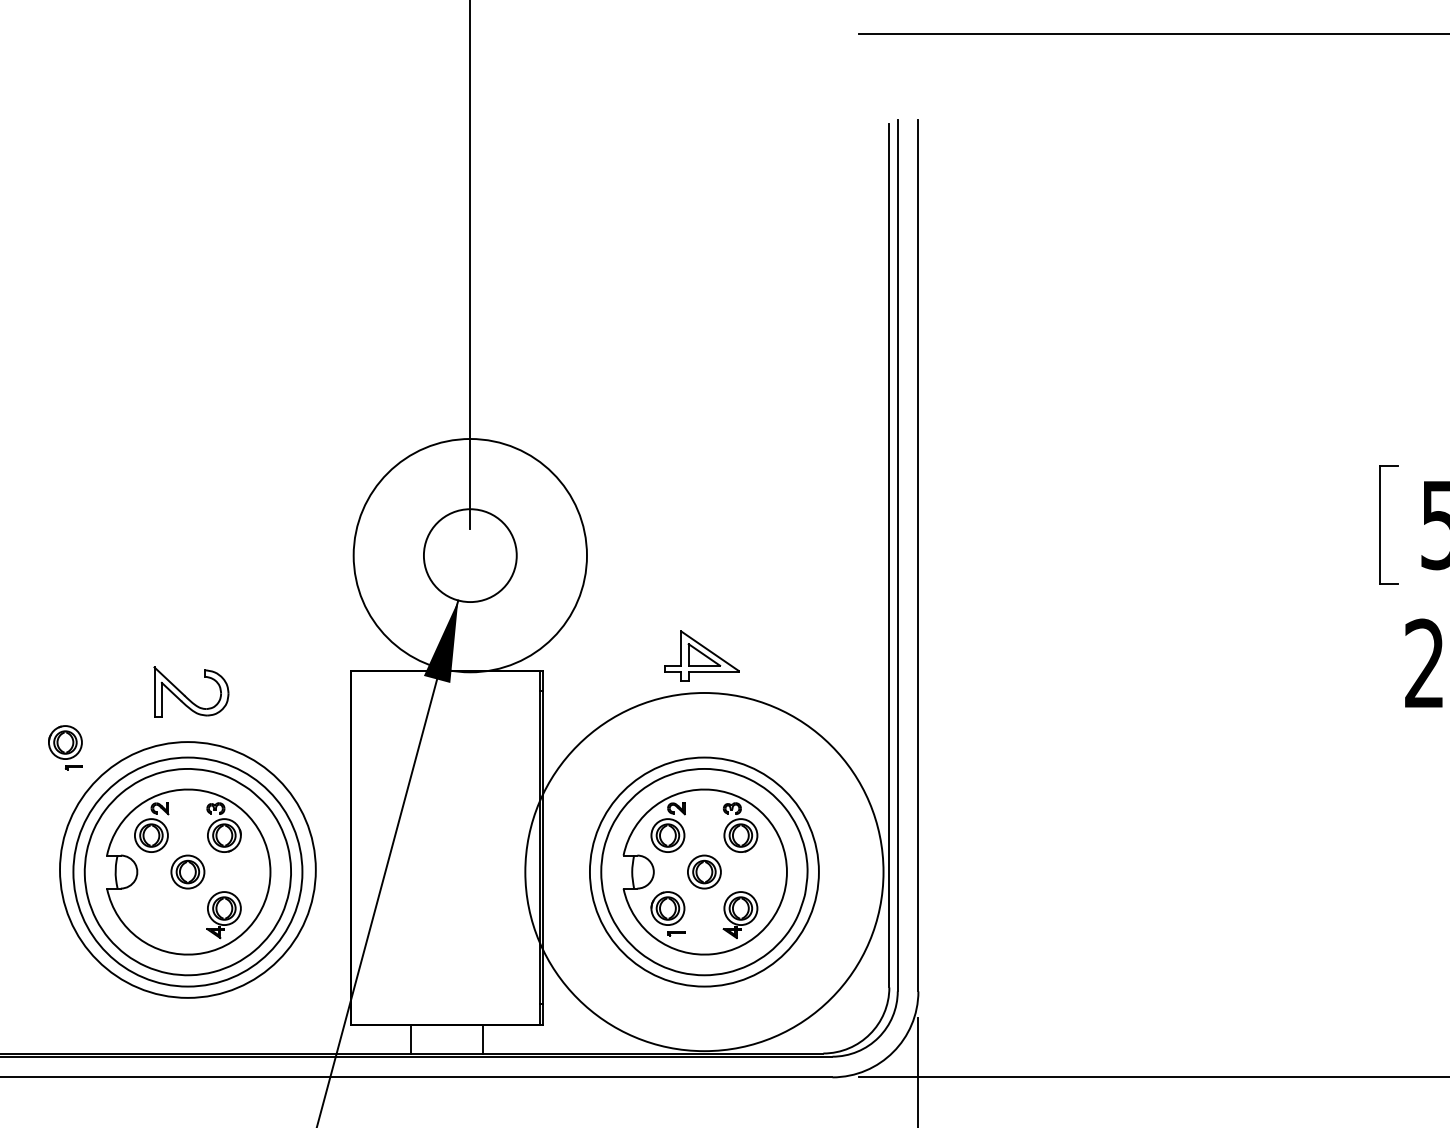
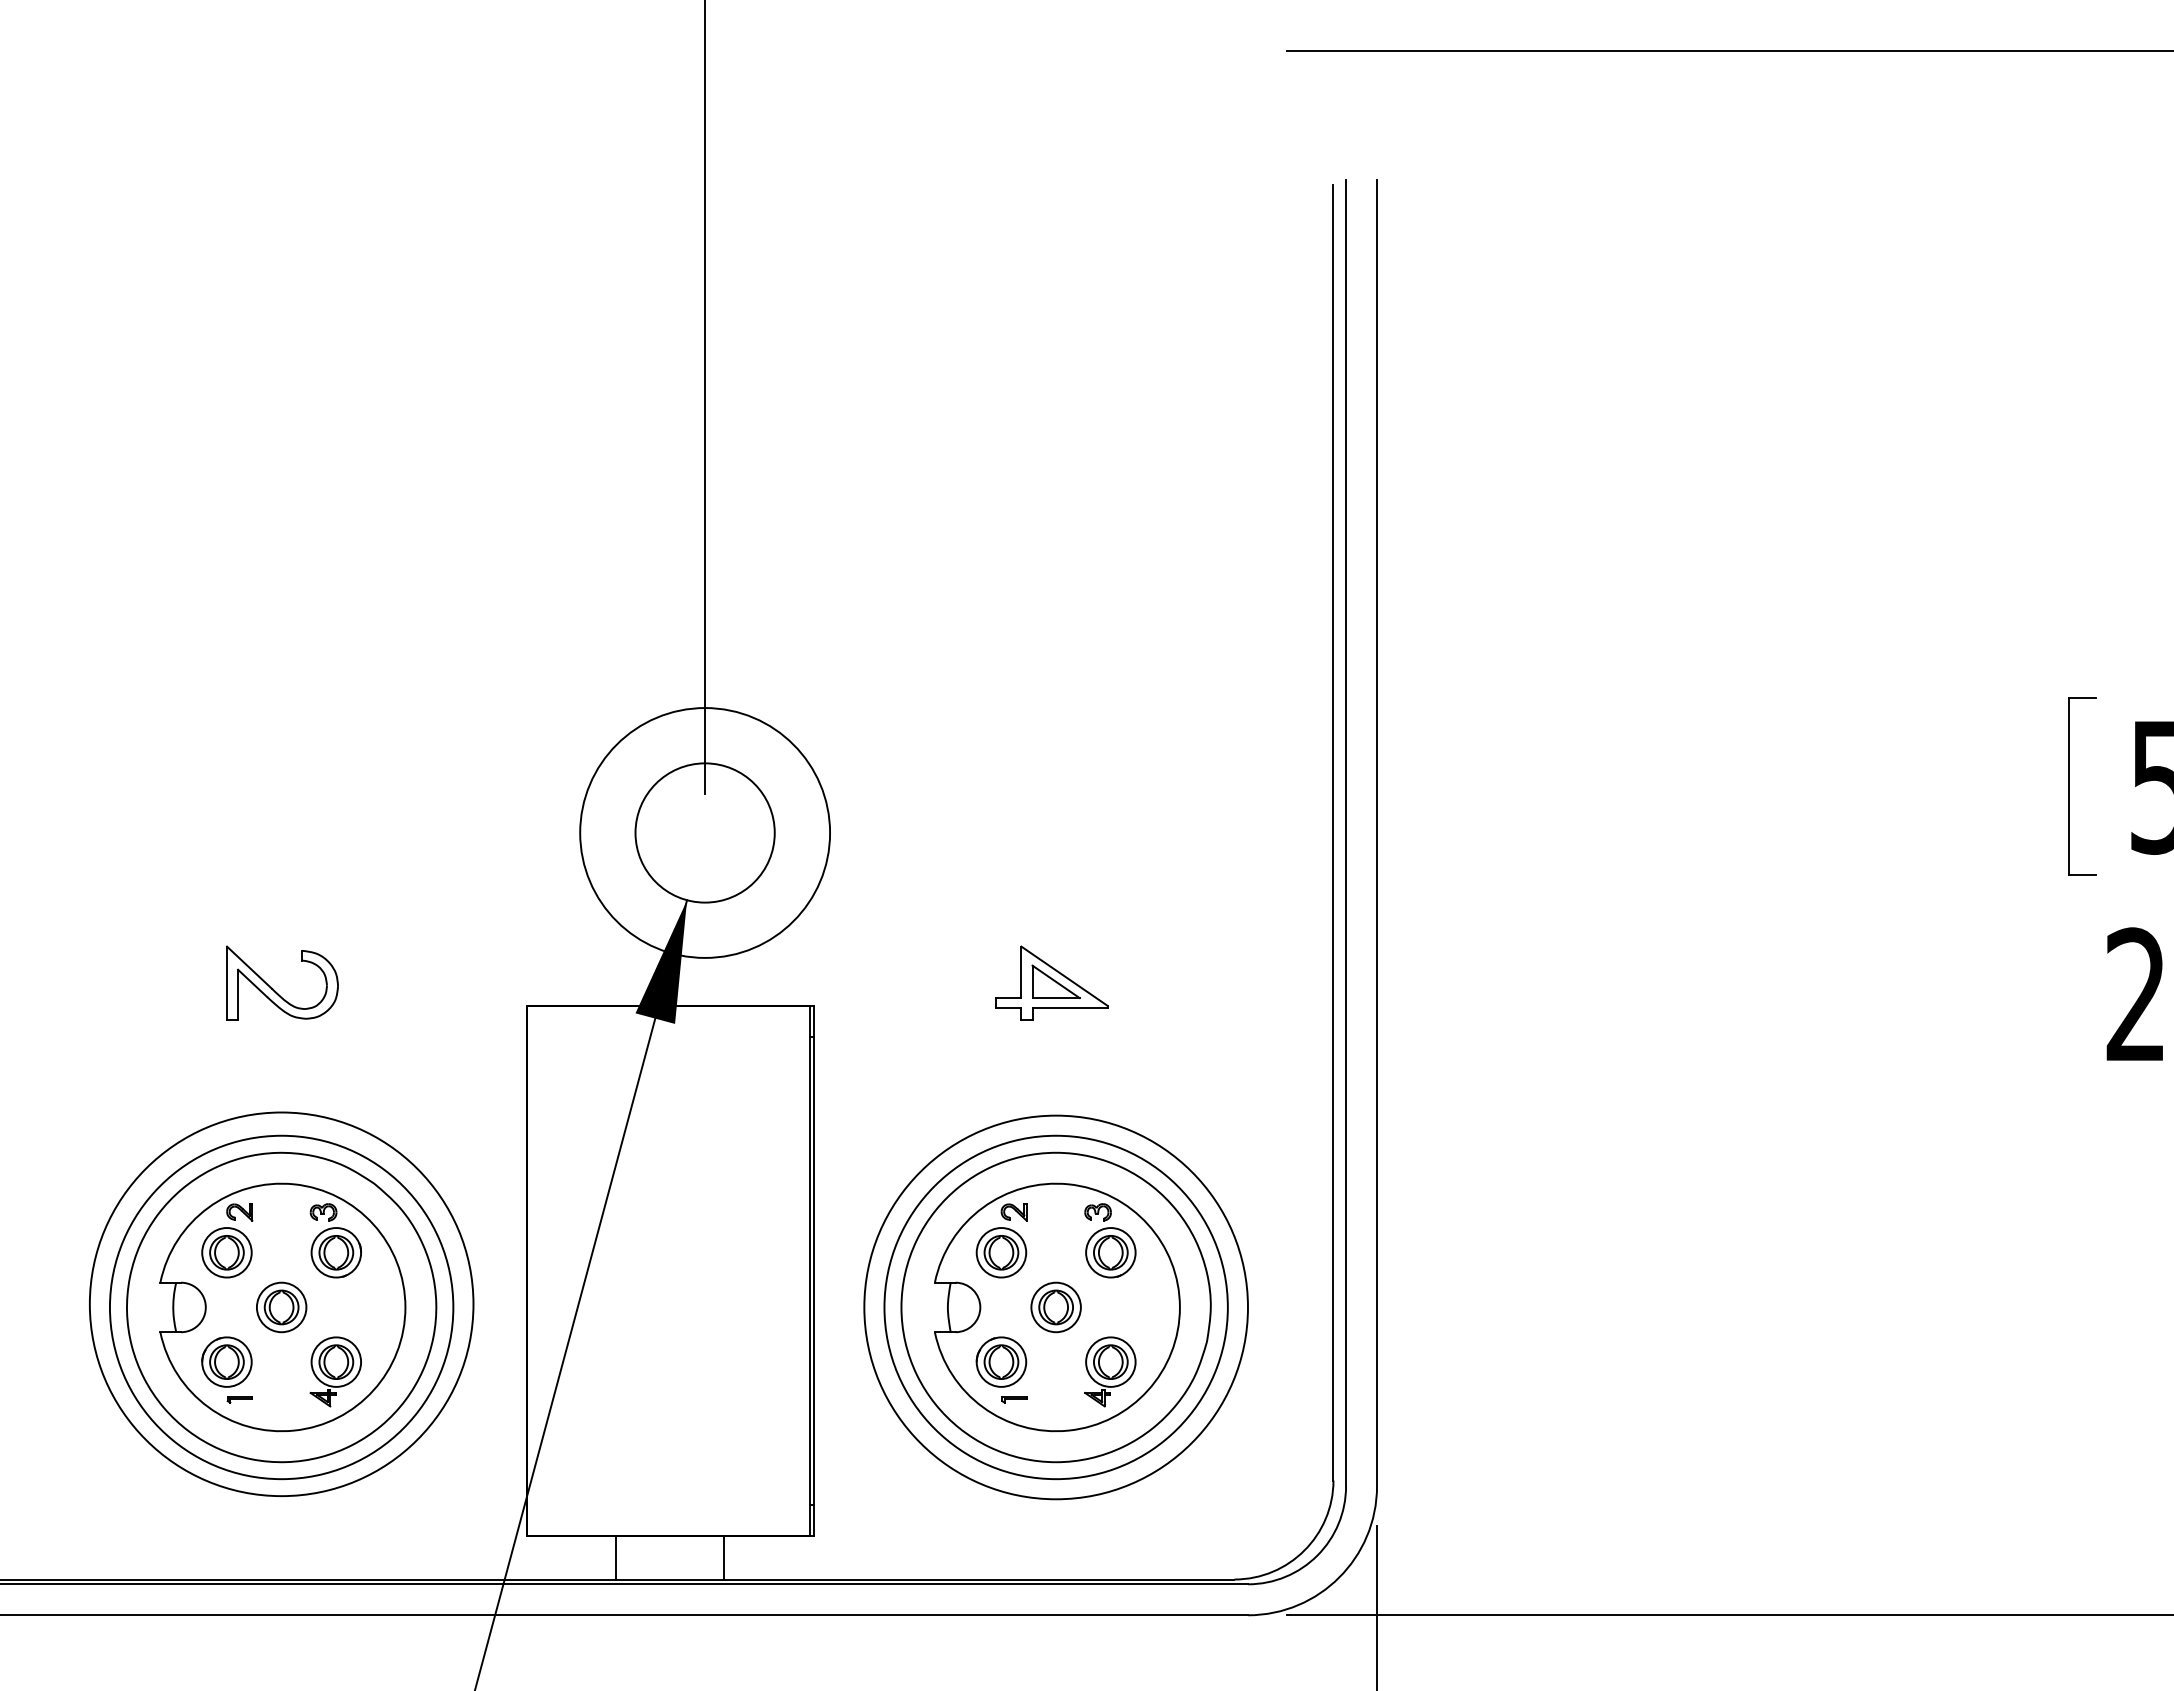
circle: (470, 555) -> (705, 832), size x0.71
part: (186, 696) -> (275, 990), moved
part: (65, 747) -> (227, 1369), moved
circle: (704, 872) -> (1056, 1308), size x0.71

